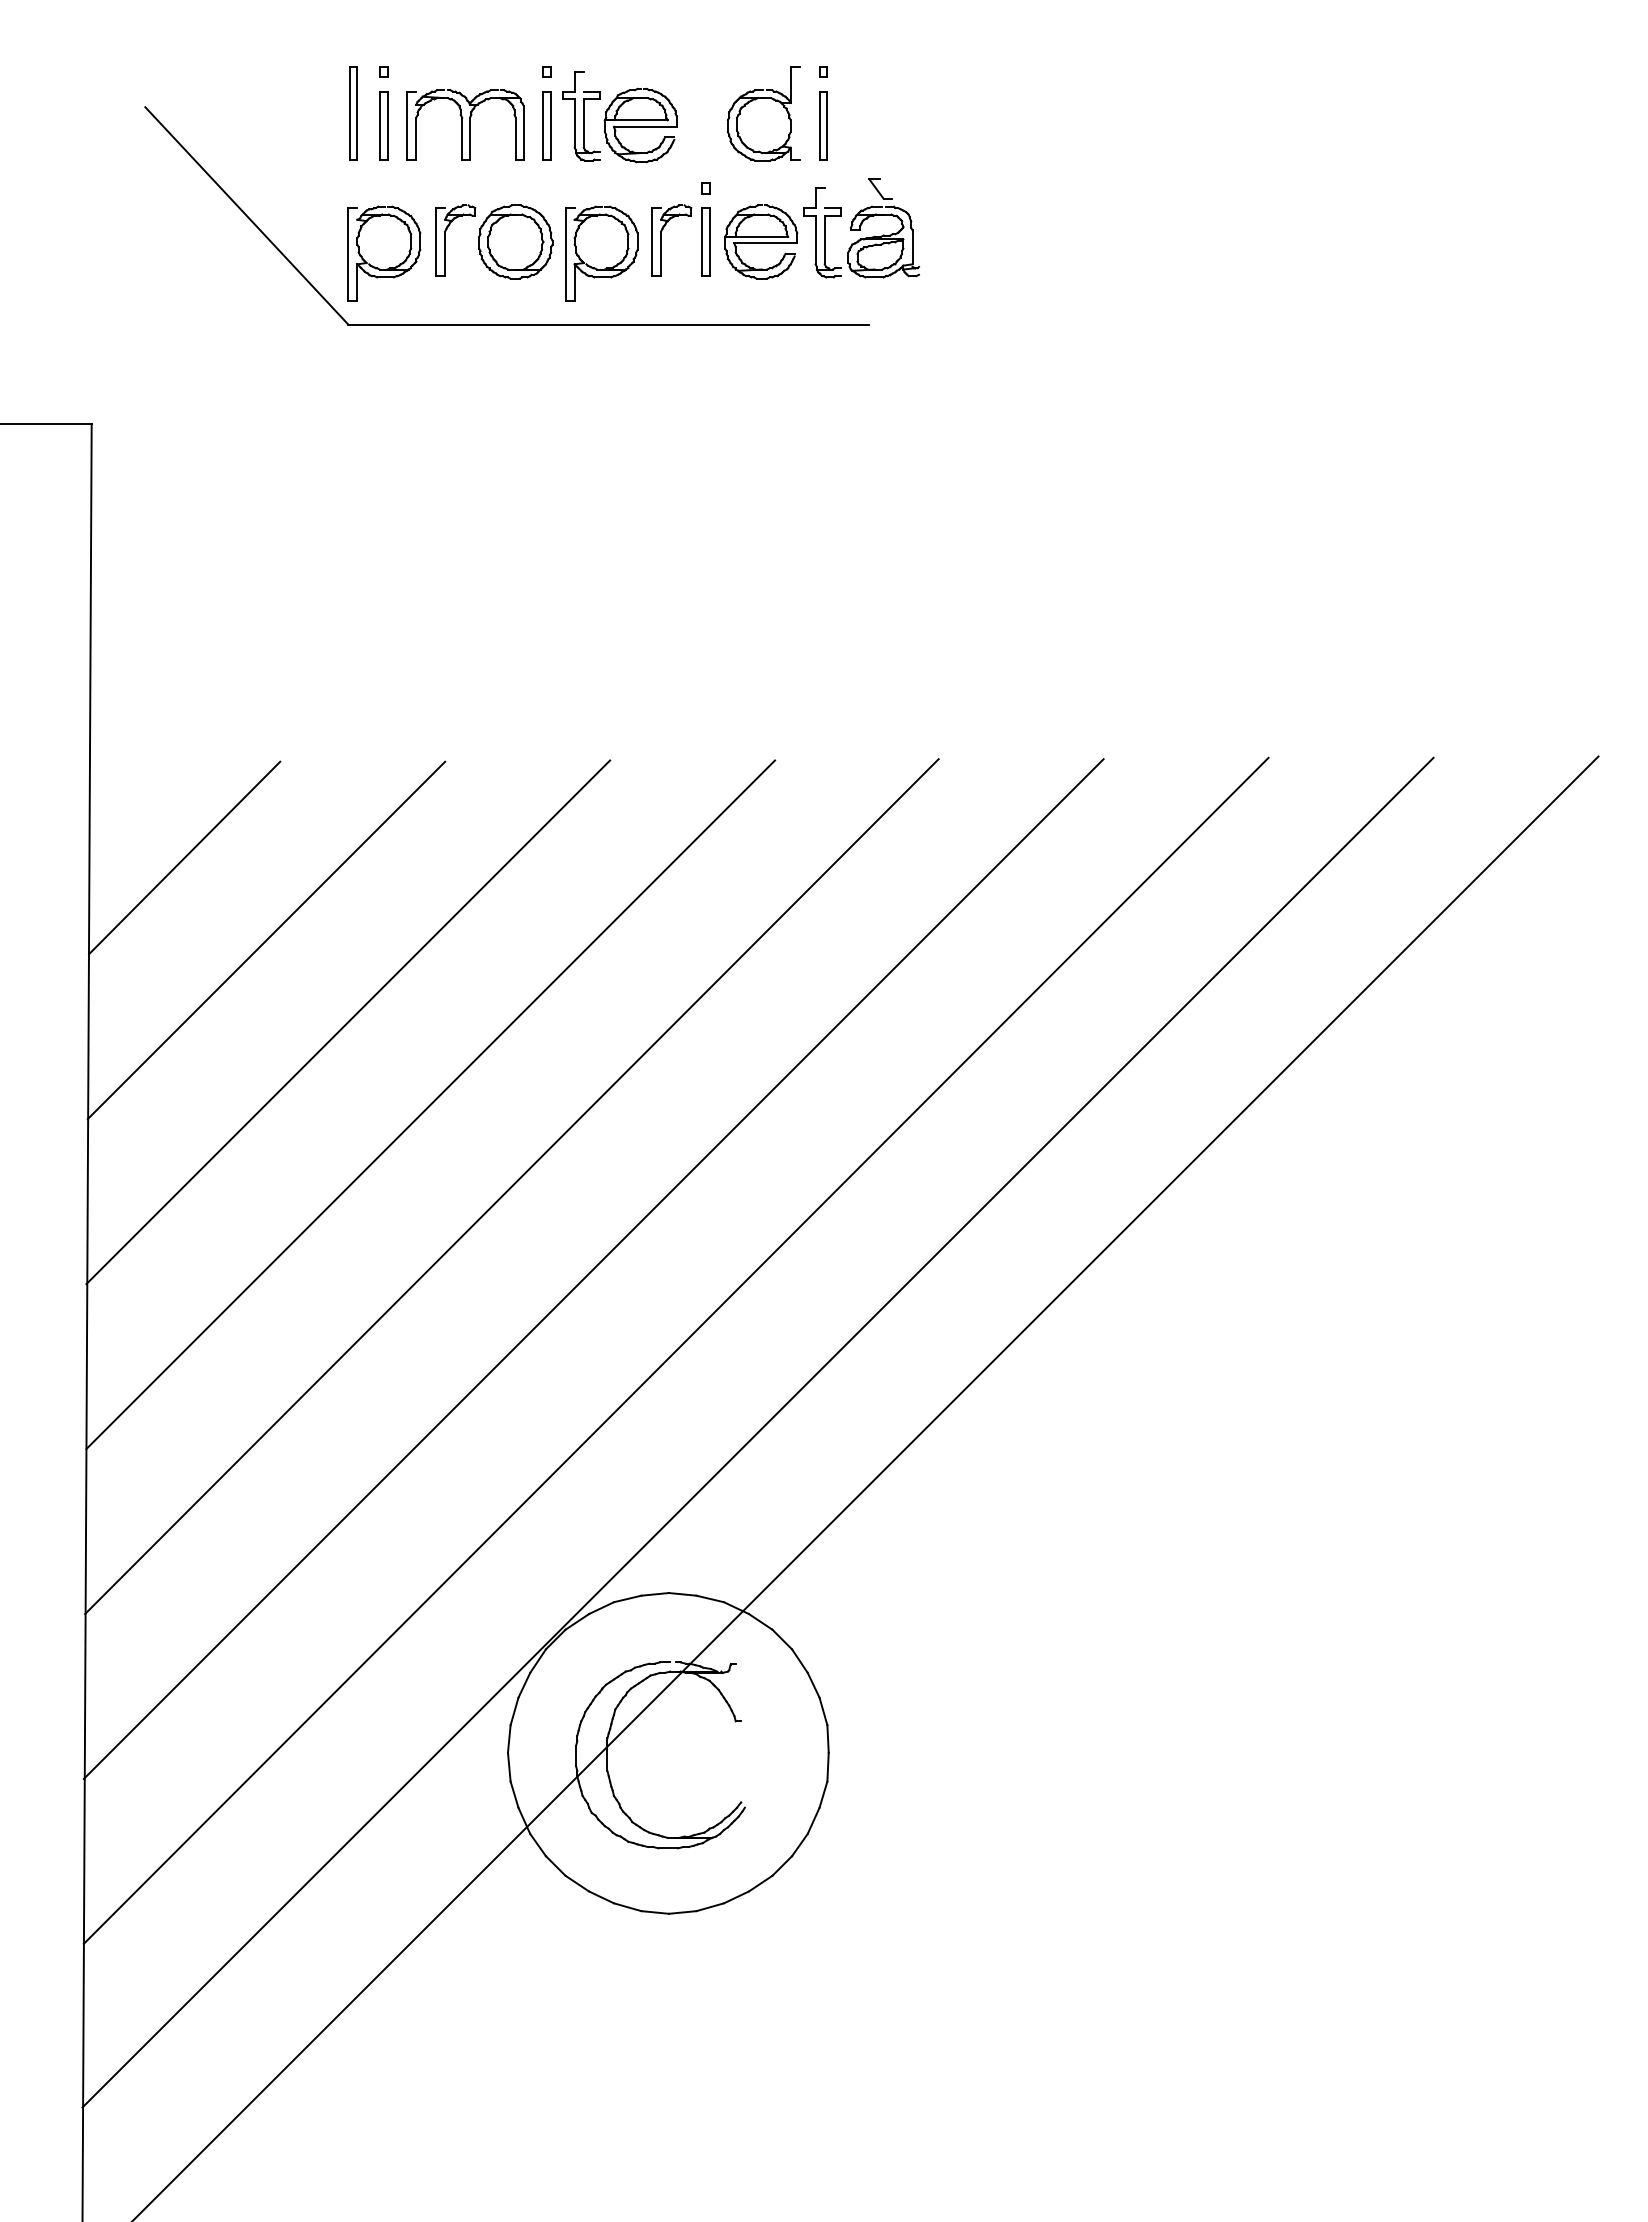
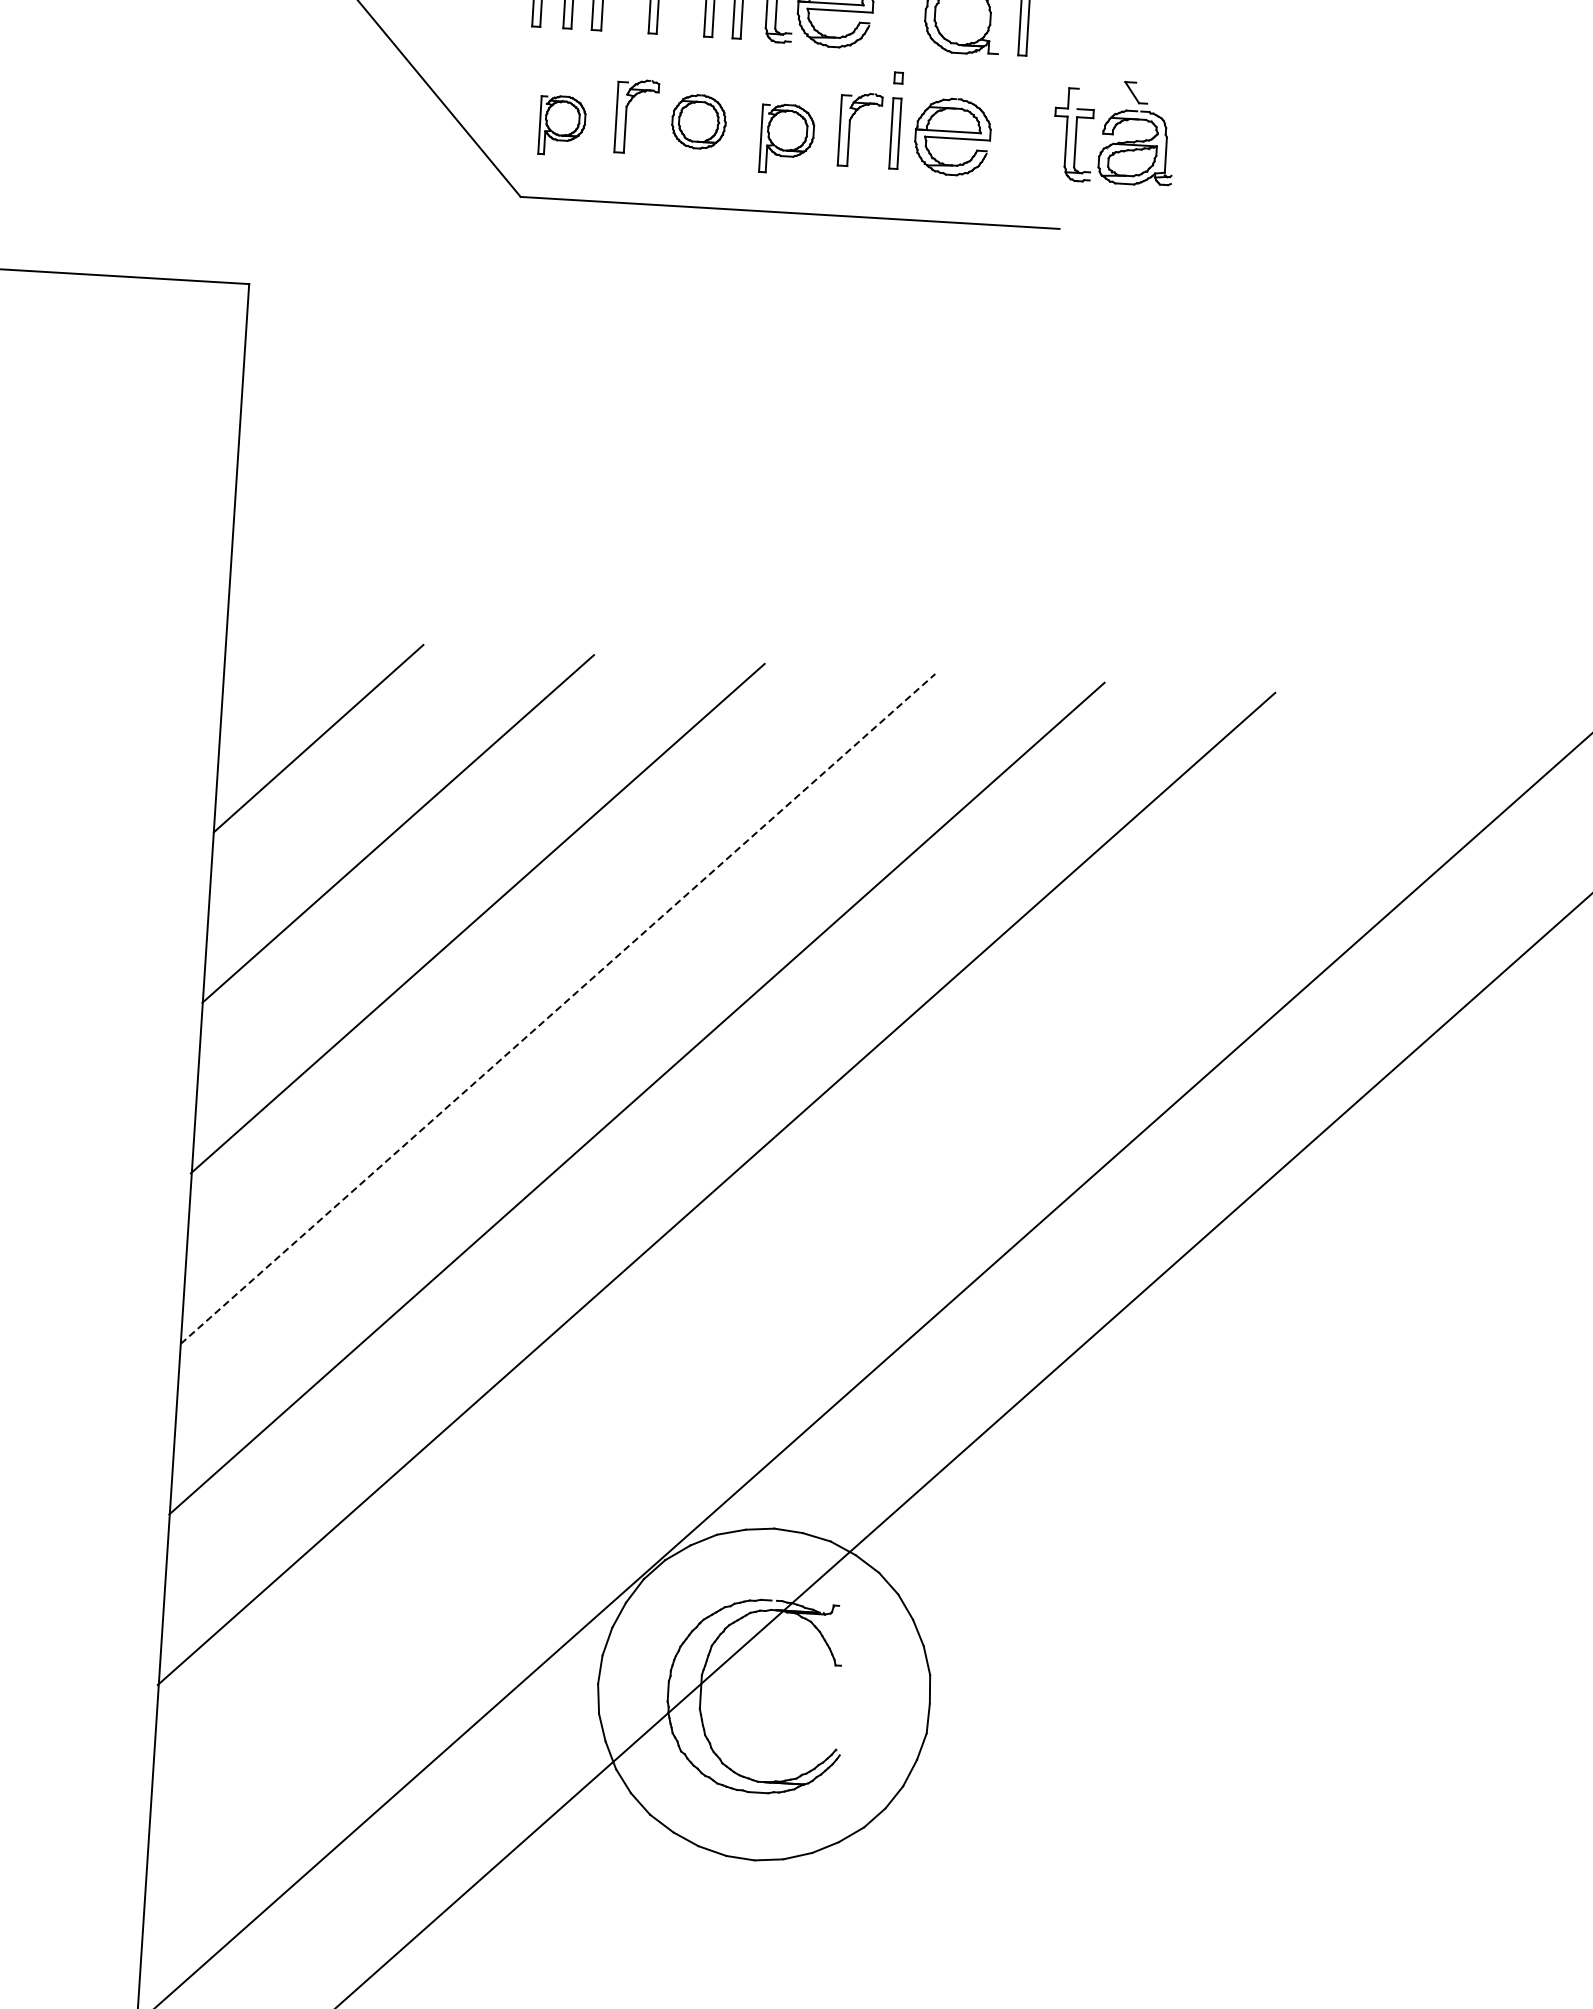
part: (861, 228) -> (1114, 132), moved
part: (515, 241) -> (698, 121), size x0.7
part: (384, 253) -> (562, 125), size x0.6
part: (601, 253) -> (786, 139), size x0.7
line: (430, 1104) -> (557, 1008), solid -> dashed
line: (675, 1350) -> (796, 1278), removed

